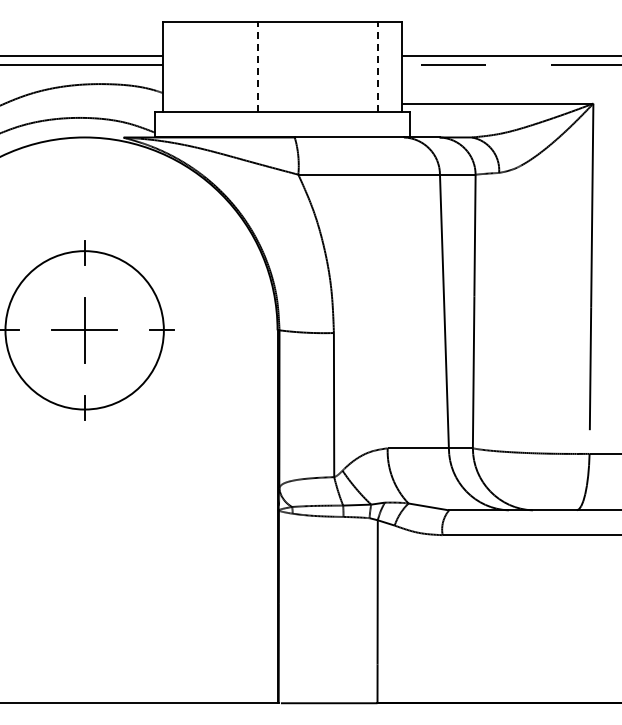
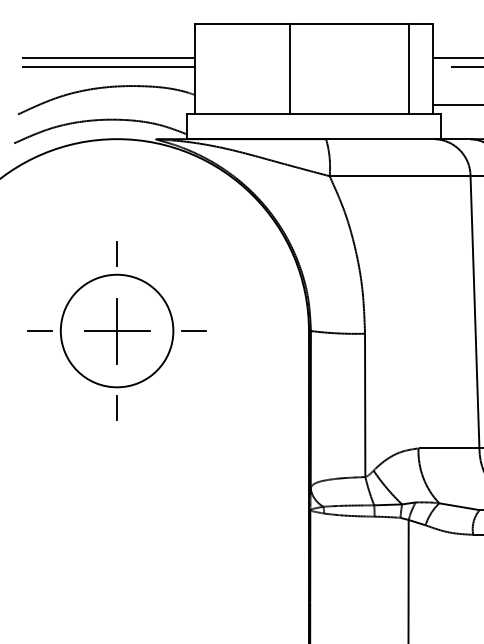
line: (258, 66) -> (290, 68), dashed -> solid
line: (377, 66) -> (408, 68), dashed -> solid
circle: (84, 329) -> (116, 330), size x0.71

